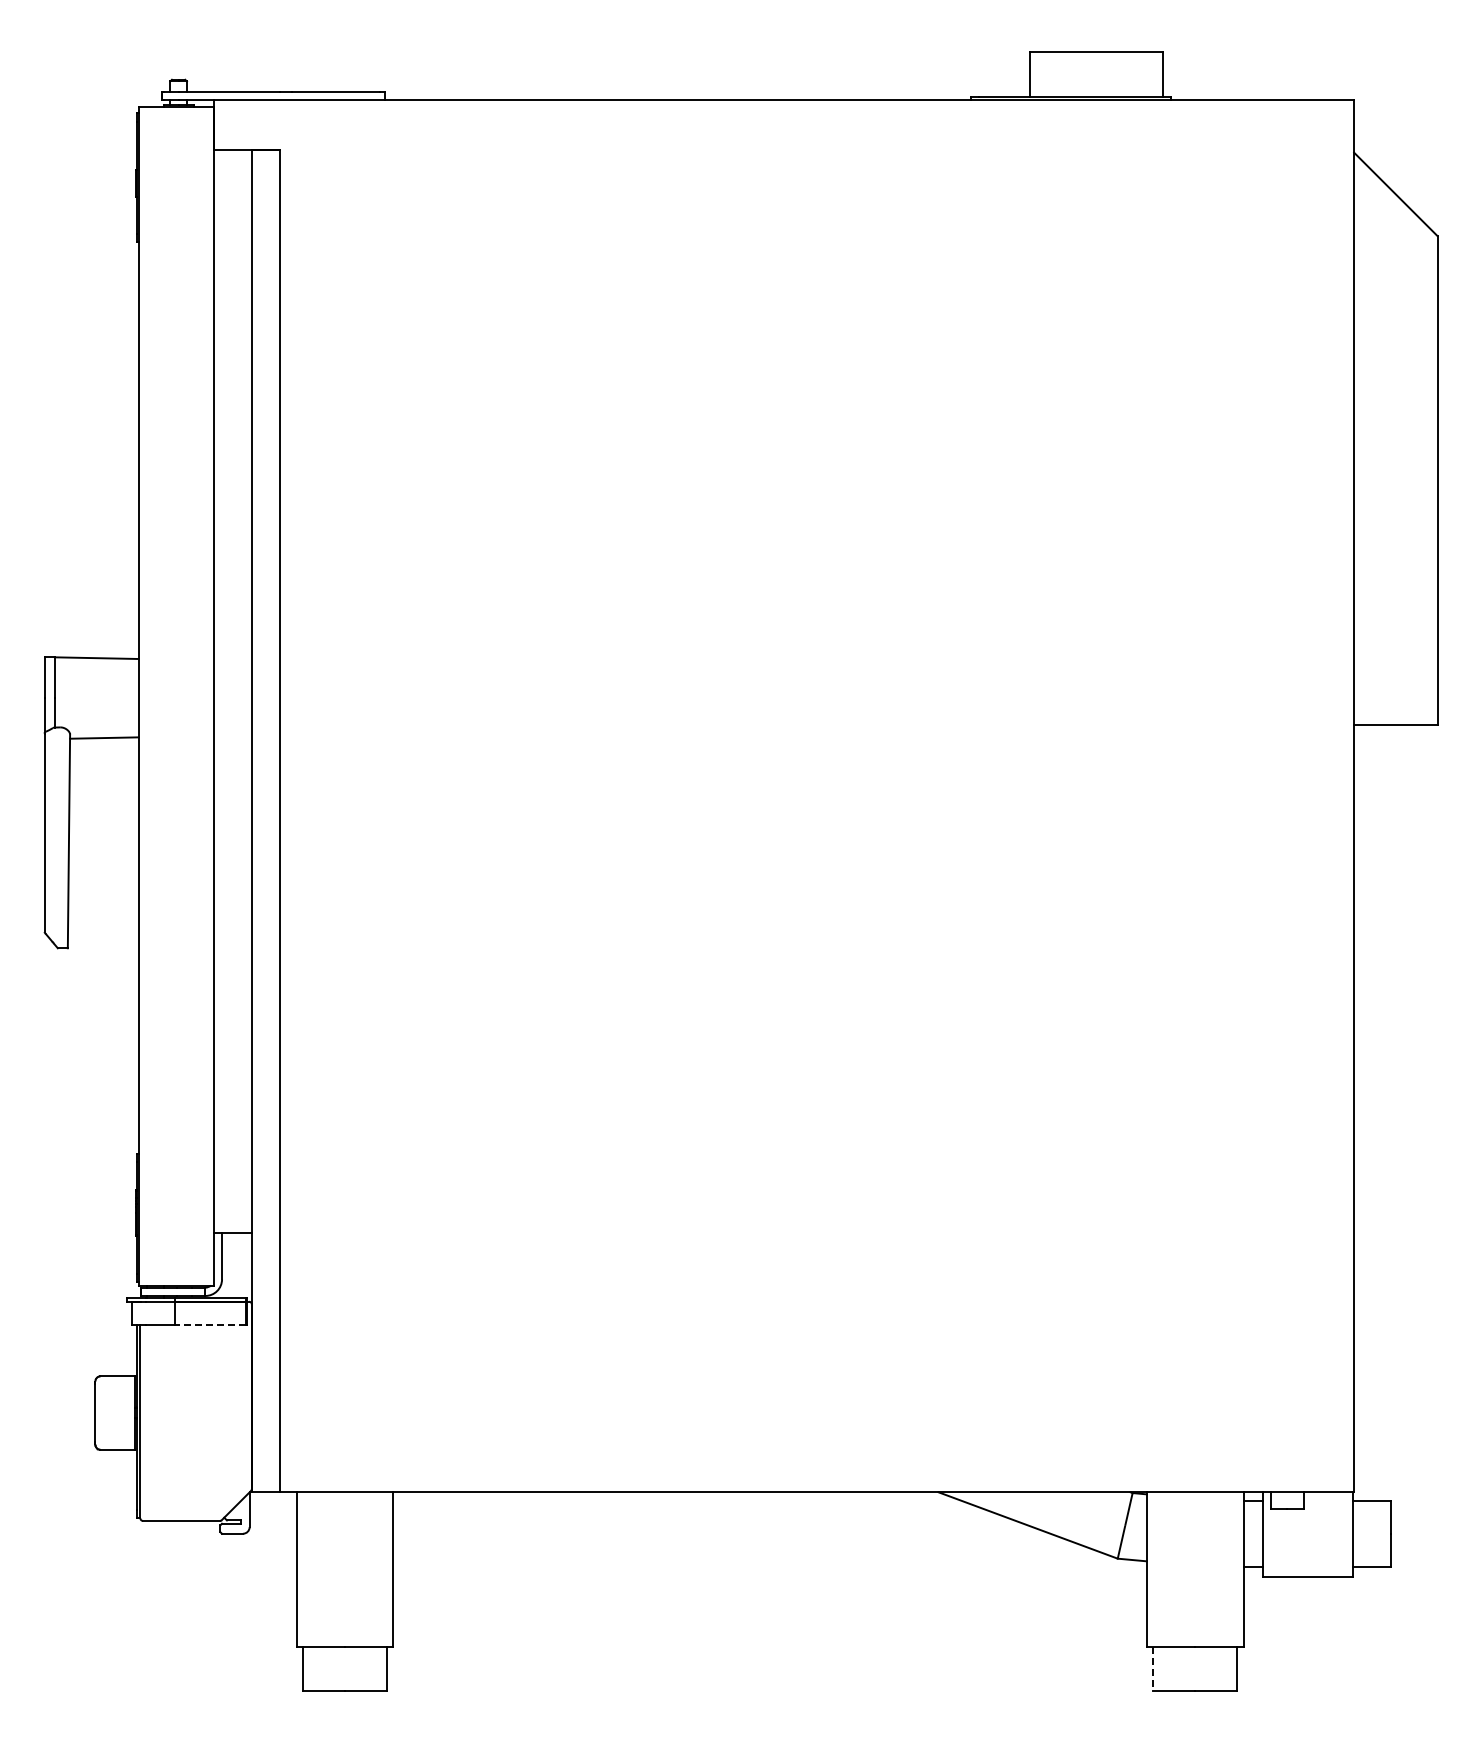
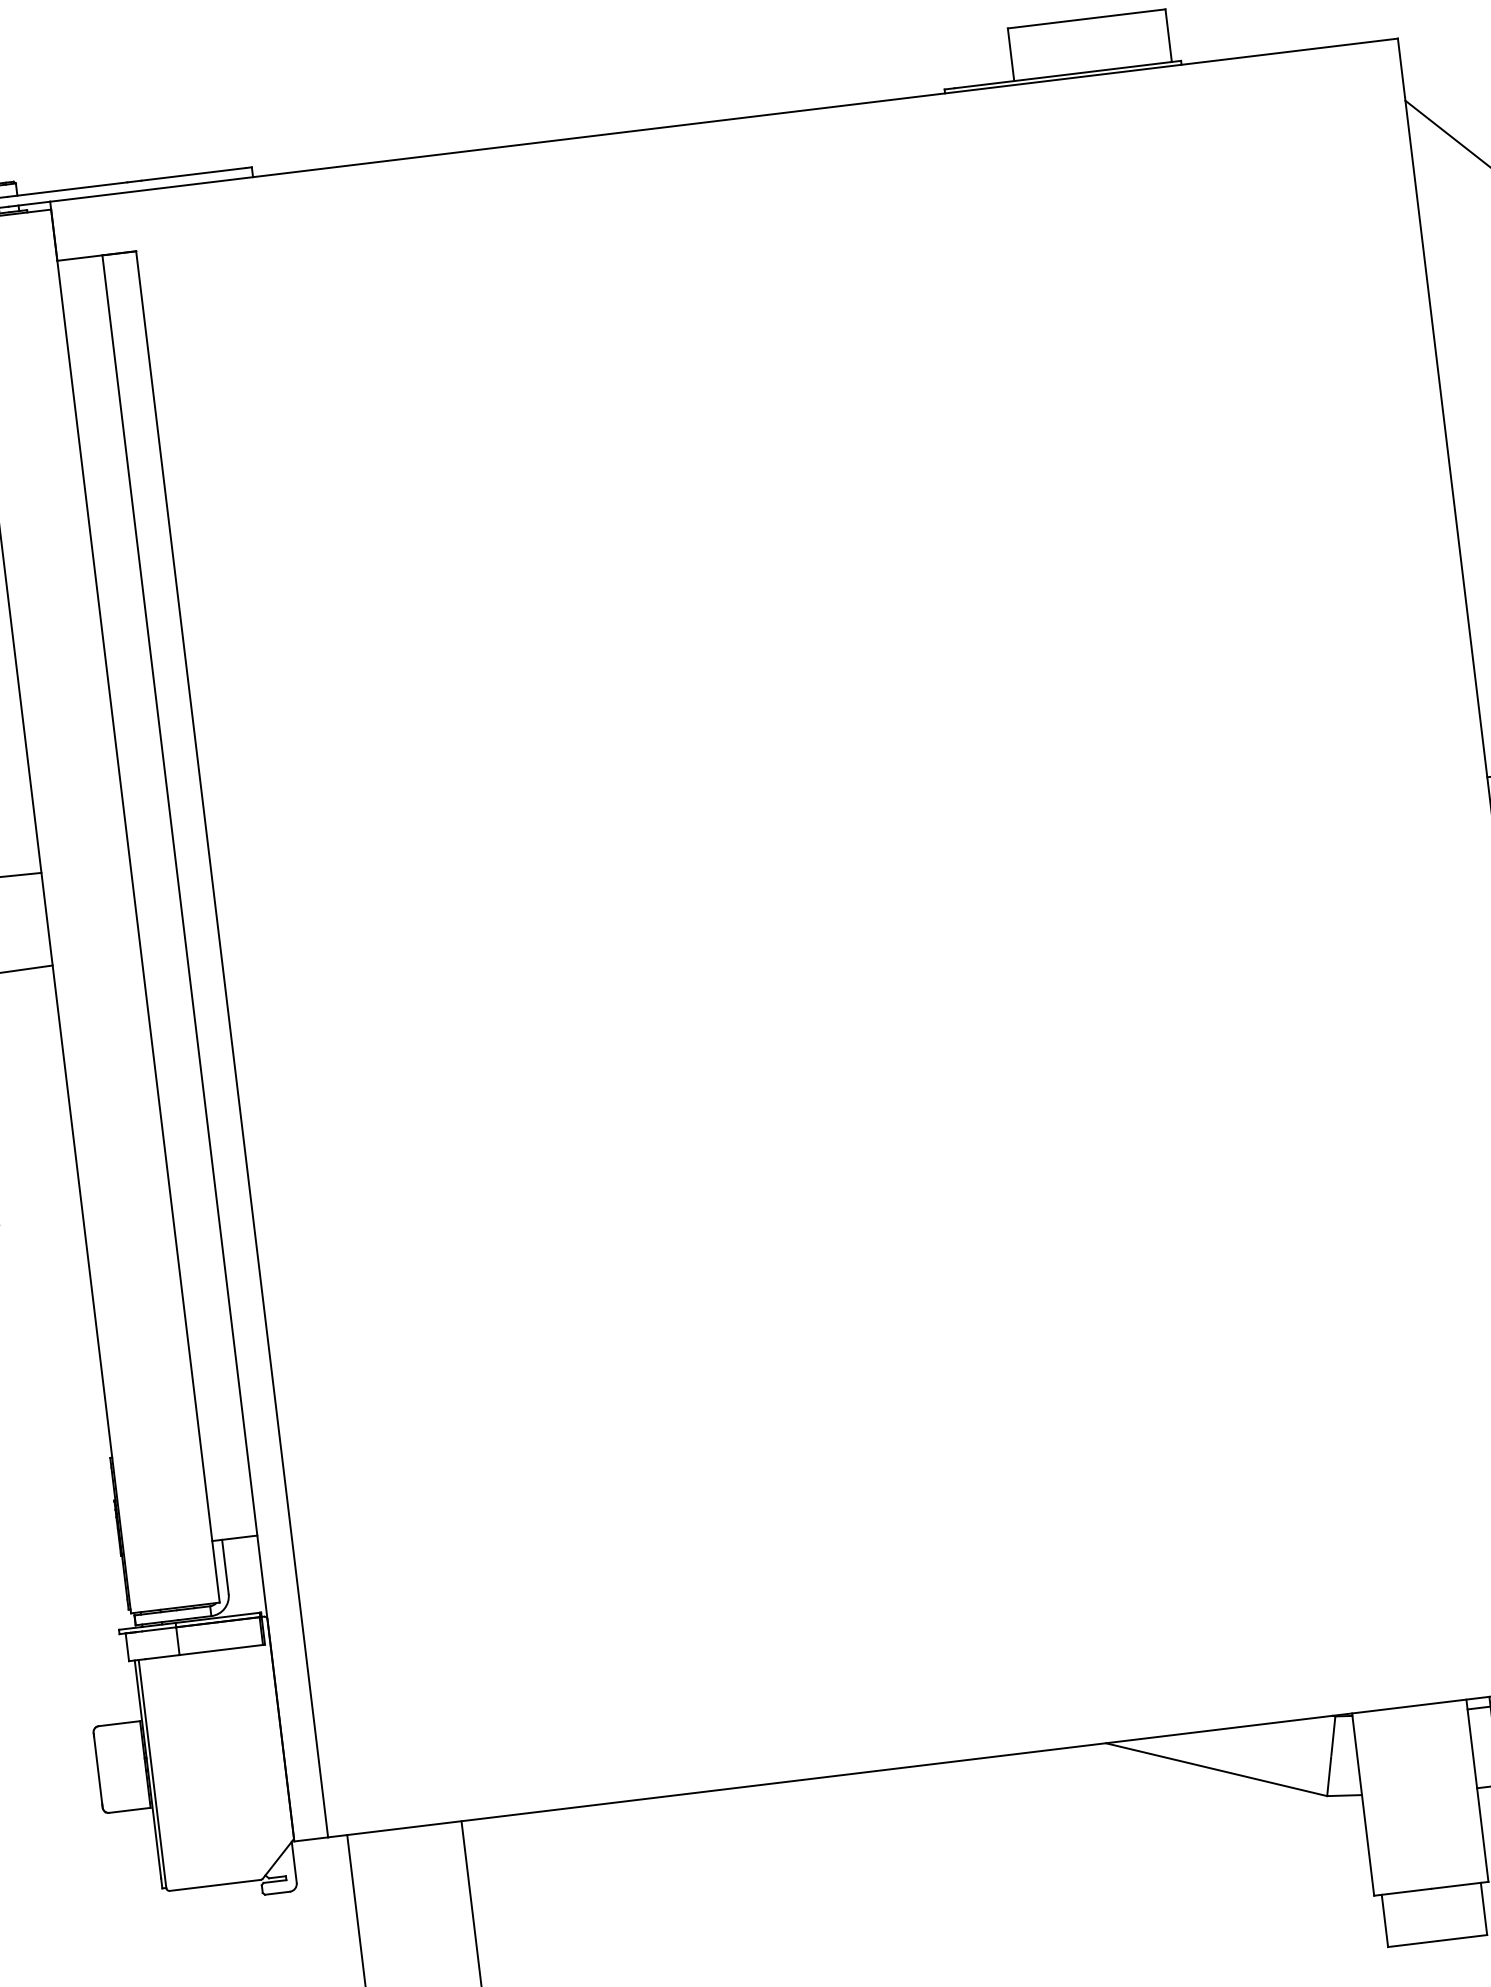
line: (209, 1325) -> (220, 1650), dashed -> solid
line: (1153, 1669) -> (1385, 1921), dashed -> solid

